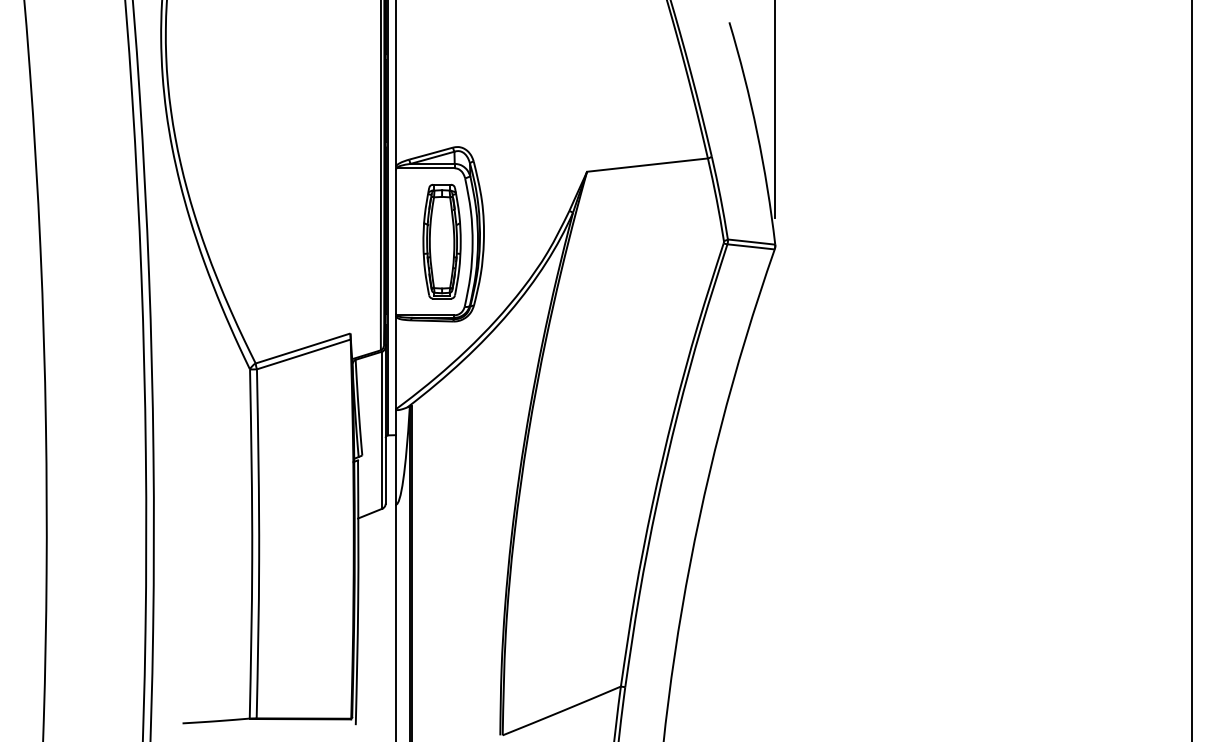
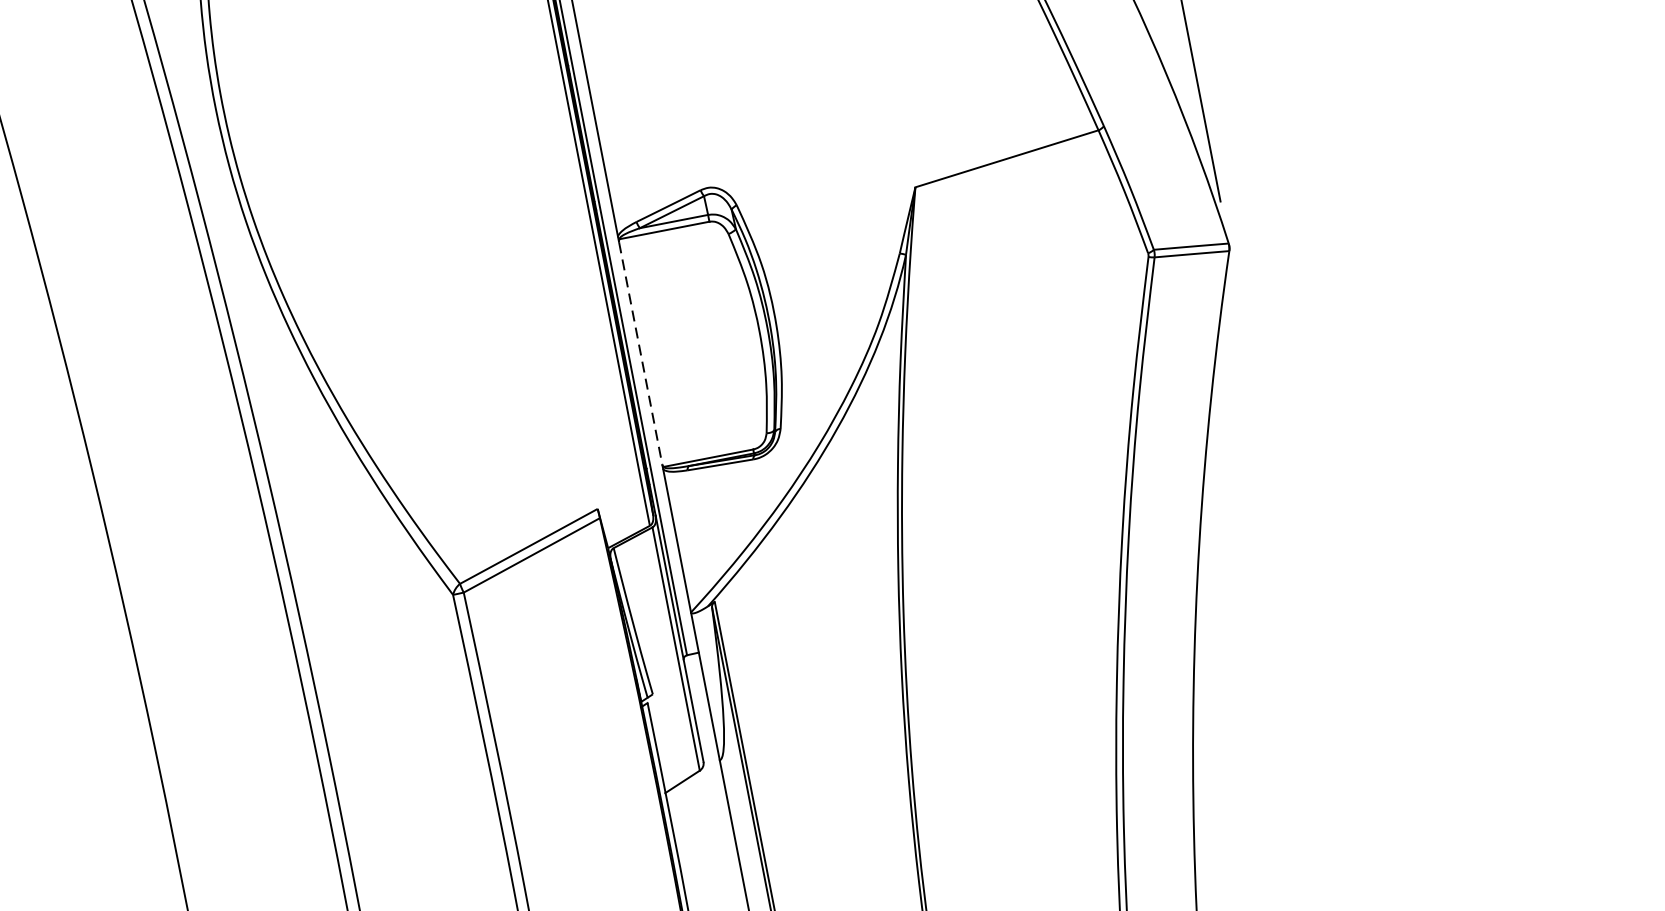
line: (396, 241) -> (641, 352), solid -> dashed
part: (441, 241) -> (711, 339), removed

